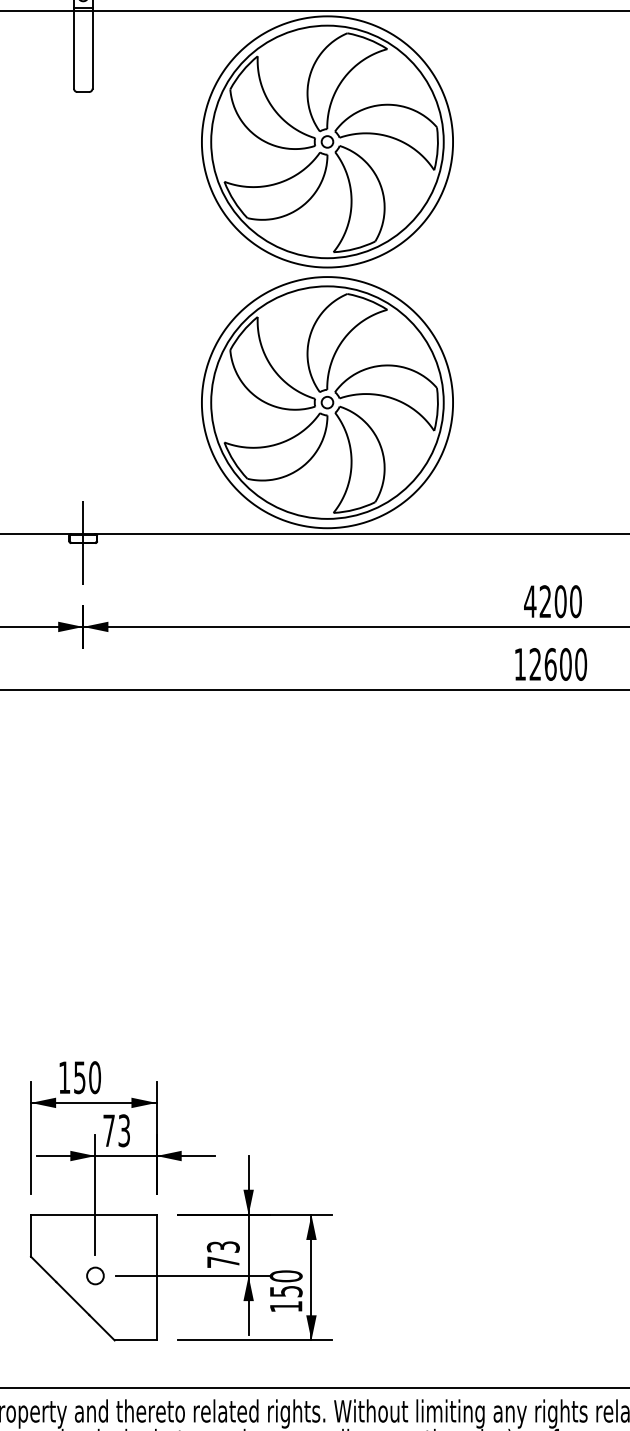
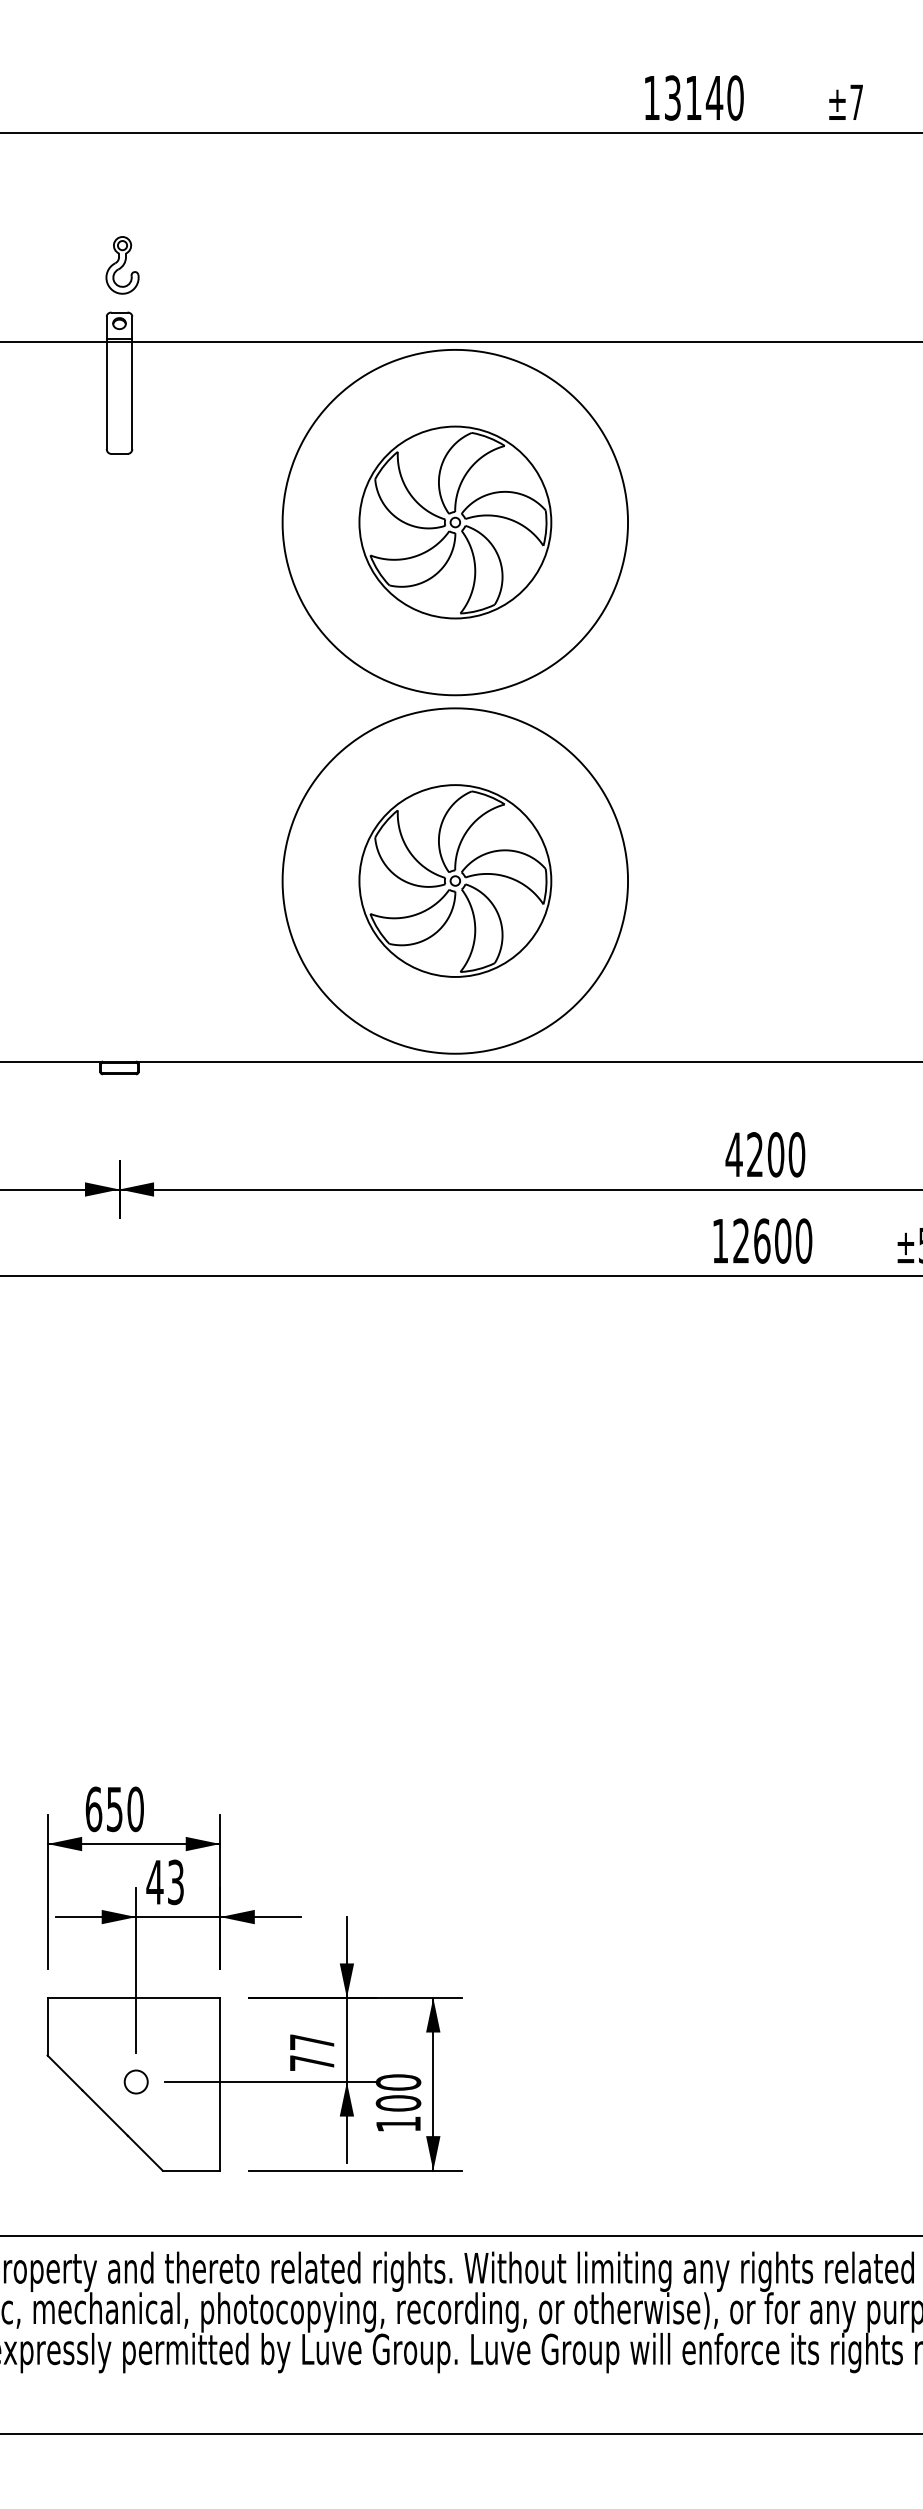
part: (327, 141) -> (455, 522), size x0.6
part: (327, 402) -> (455, 880), size x0.6
line: (83, 542) -> (119, 1073), removed
text: (64, 1077) -> (93, 1809), 150 -> 650
text: (108, 1130) -> (154, 1882), 73 -> 43
text: (222, 1247) -> (311, 2042), 73 -> 77
text: (286, 1291) -> (398, 2103), 150 -> 100

